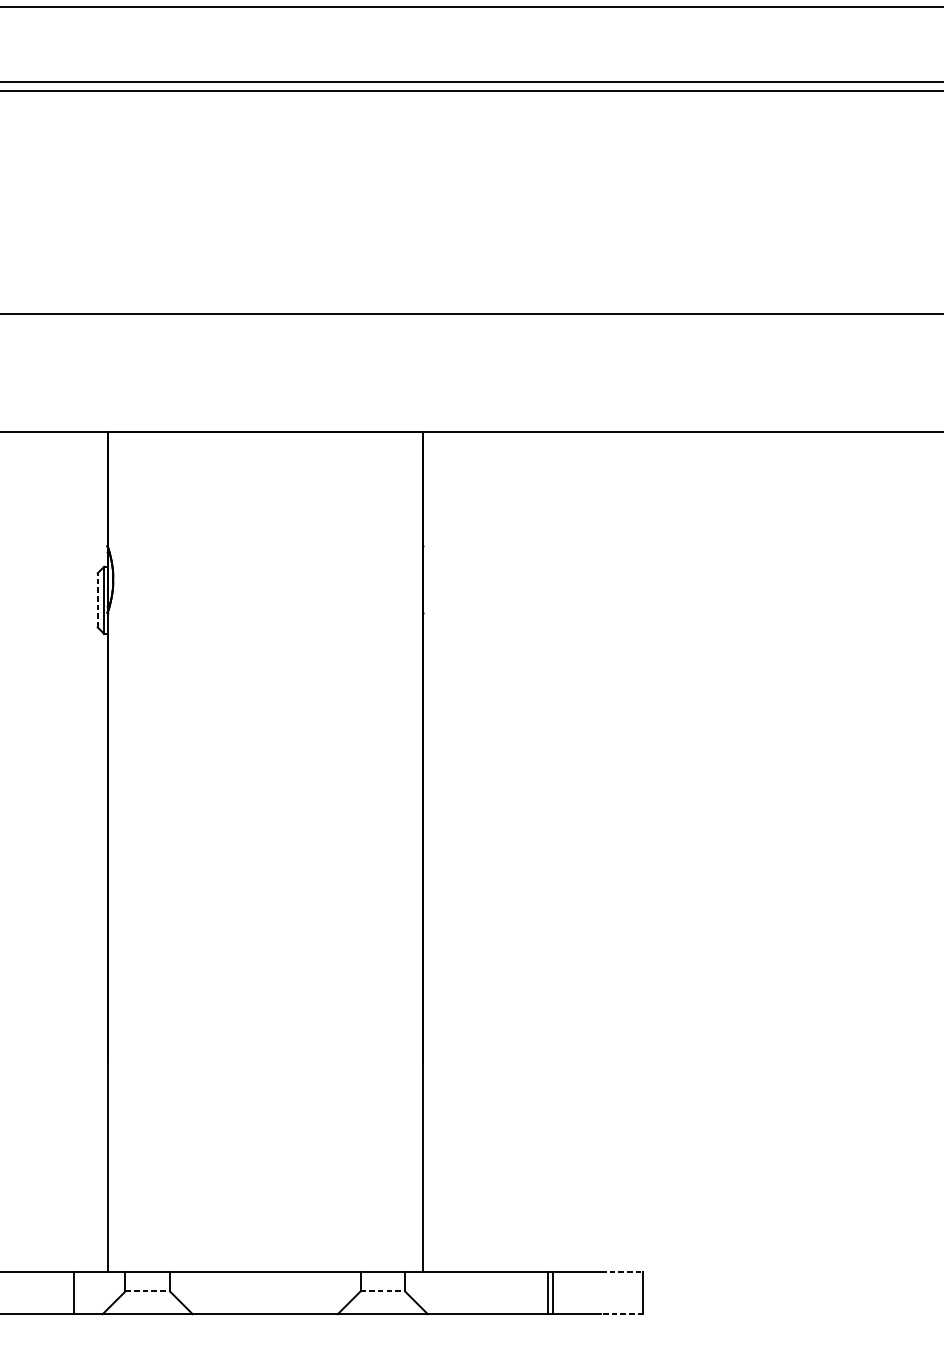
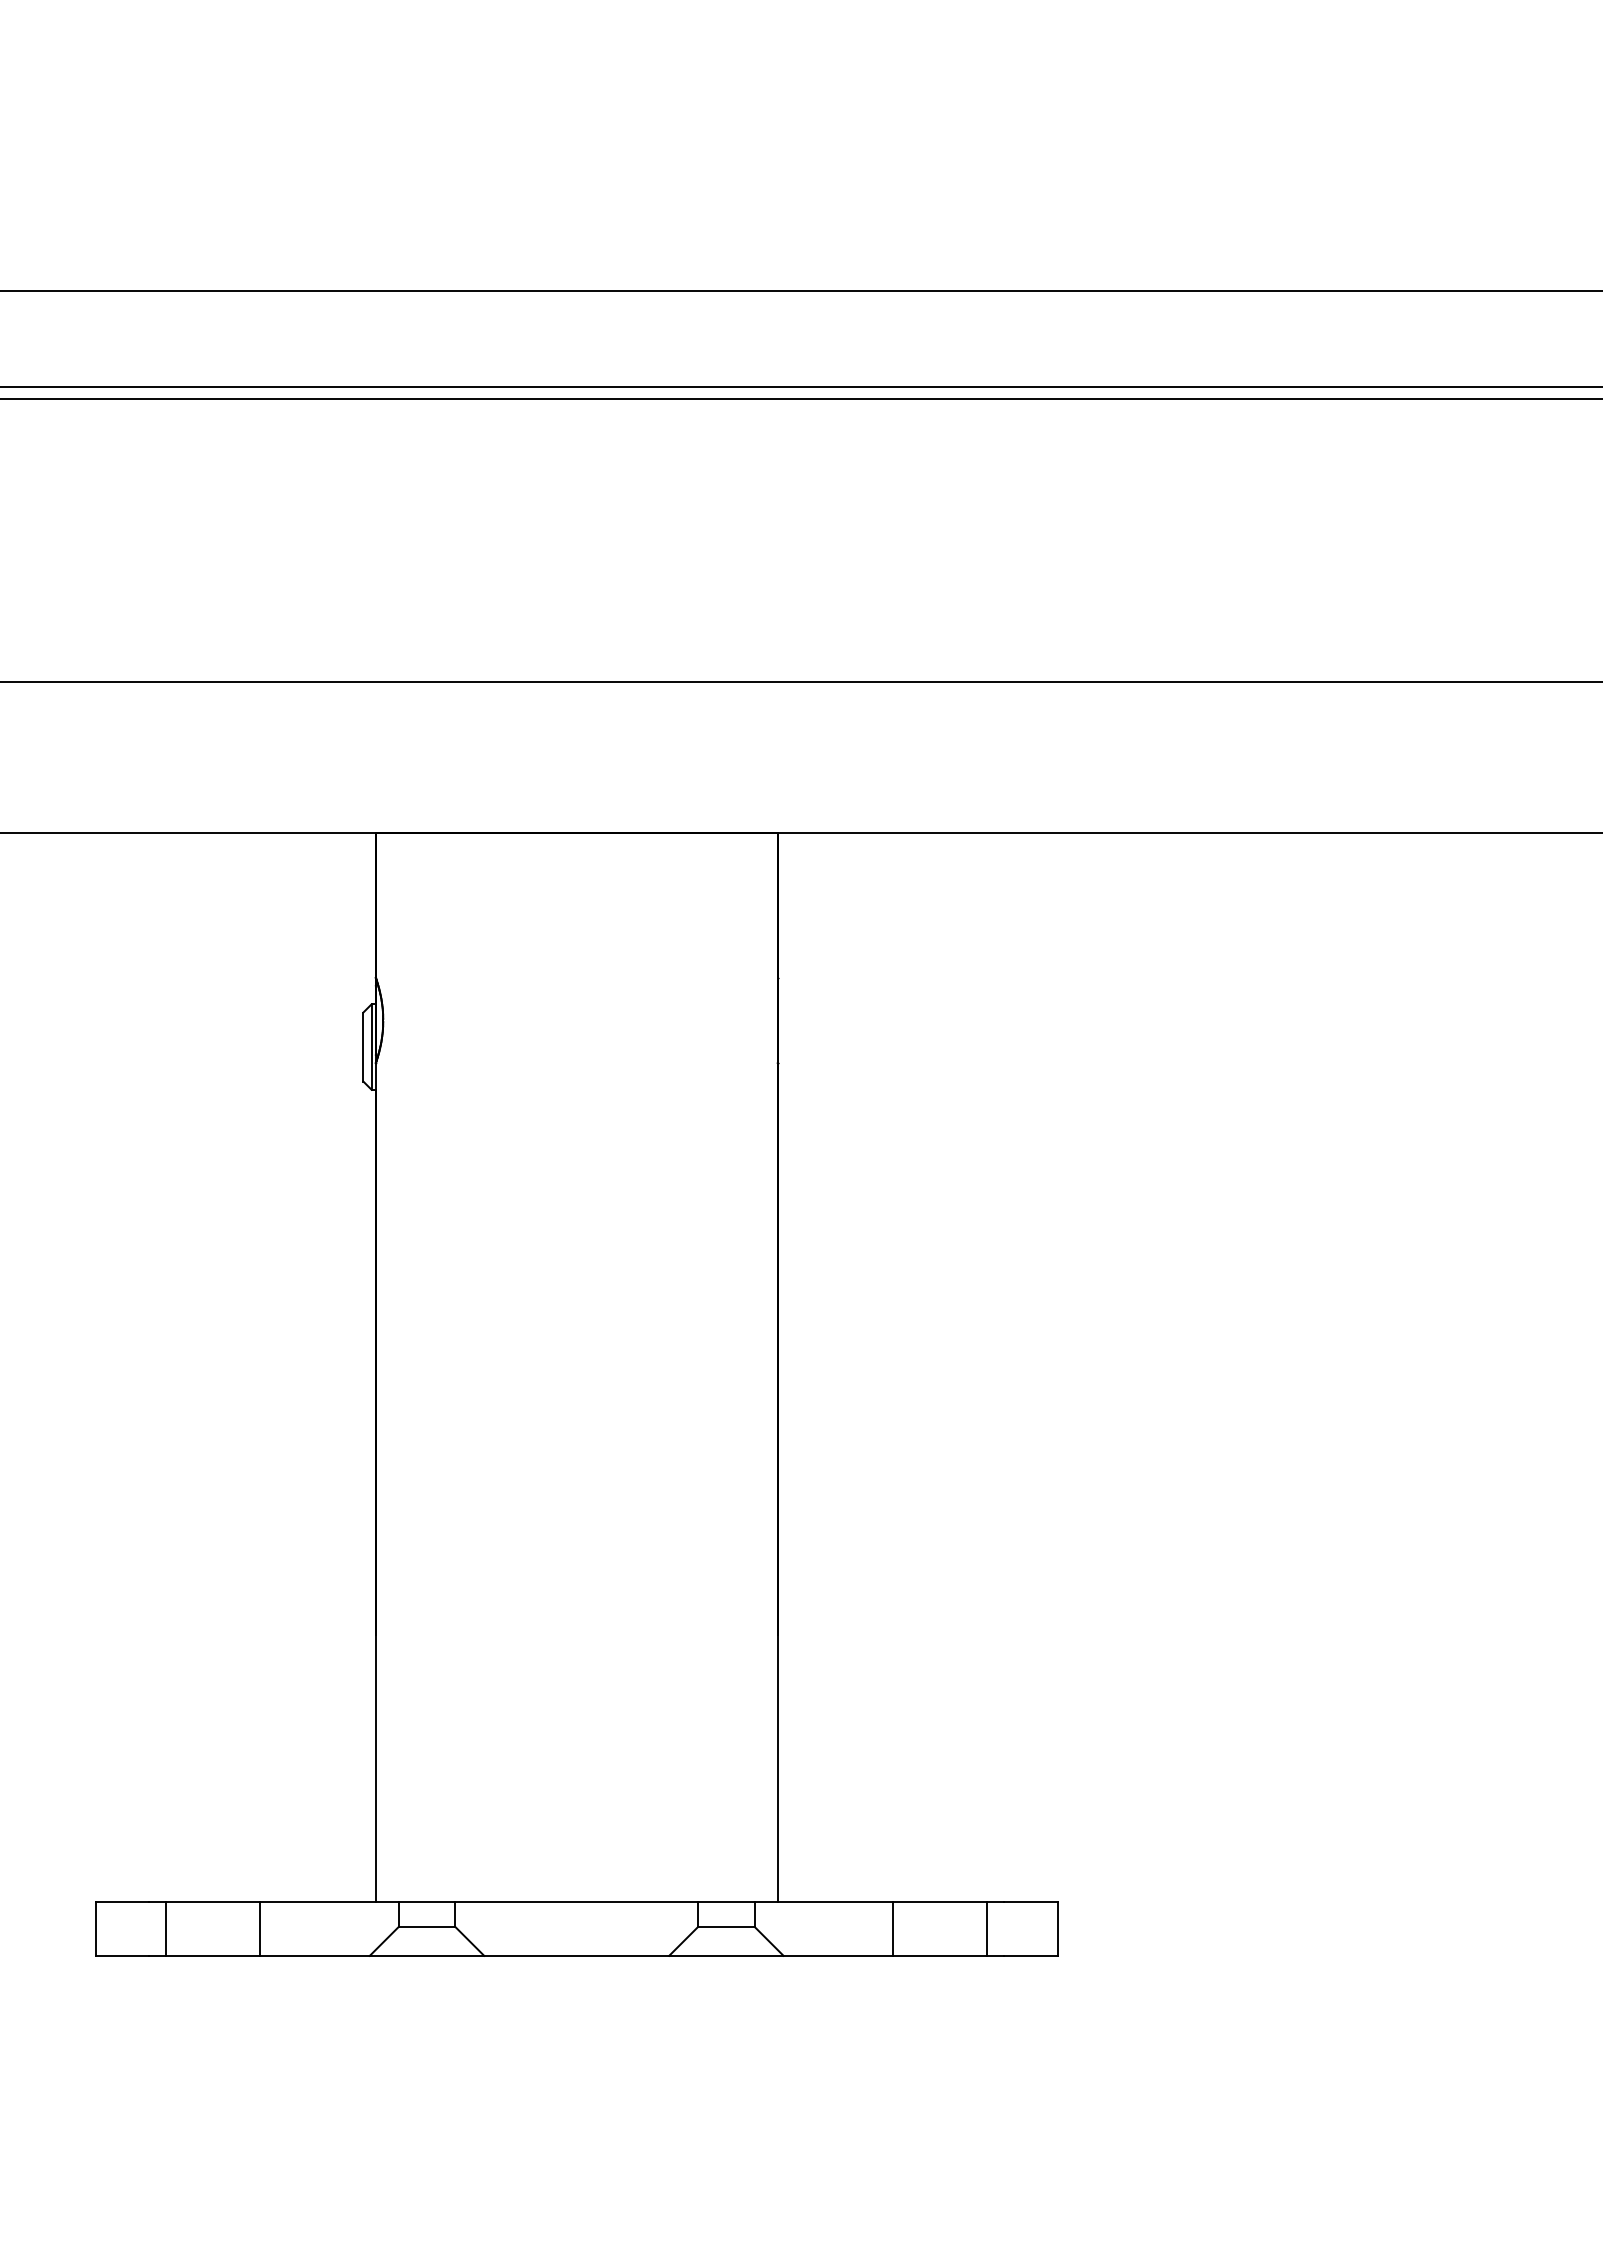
line: (97, 600) -> (363, 1047), dashed -> solid
line: (622, 1272) -> (1031, 1902), dashed -> solid
line: (148, 1291) -> (427, 1926), dashed -> solid
line: (382, 1291) -> (726, 1926), dashed -> solid
line: (74, 1292) -> (260, 1928), moved
line: (547, 1292) -> (987, 1928), moved
line: (553, 1292) -> (893, 1928), moved
line: (622, 1313) -> (1031, 1955), dashed -> solid

